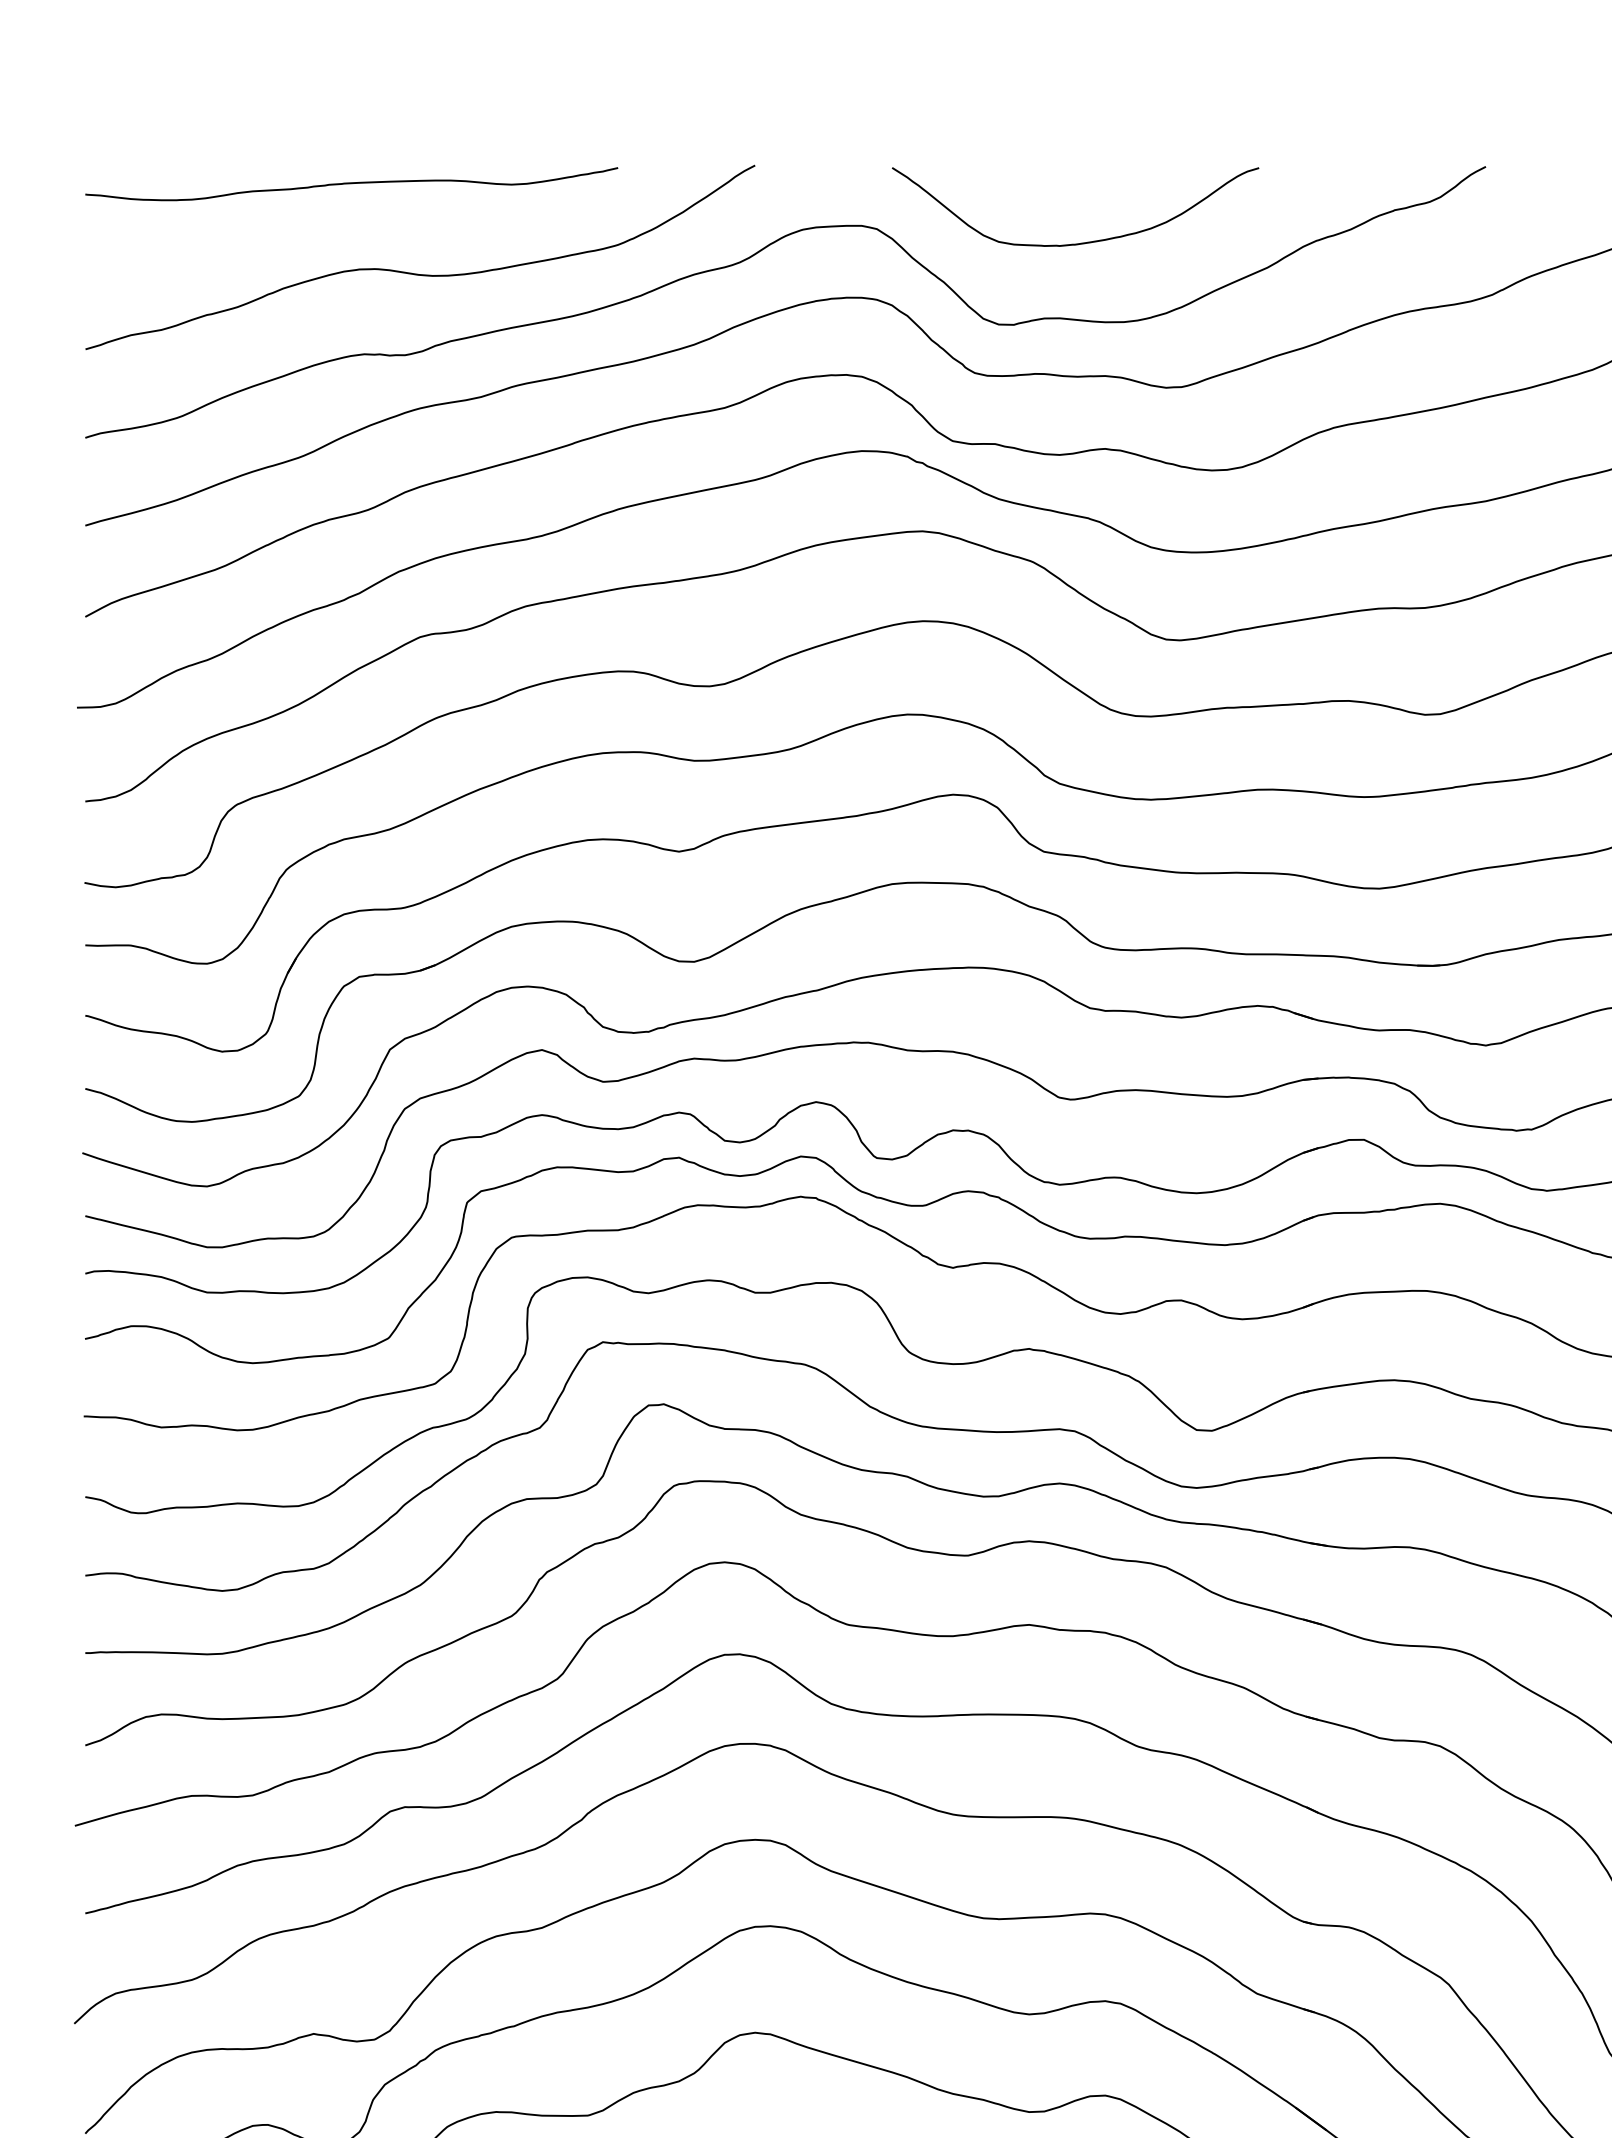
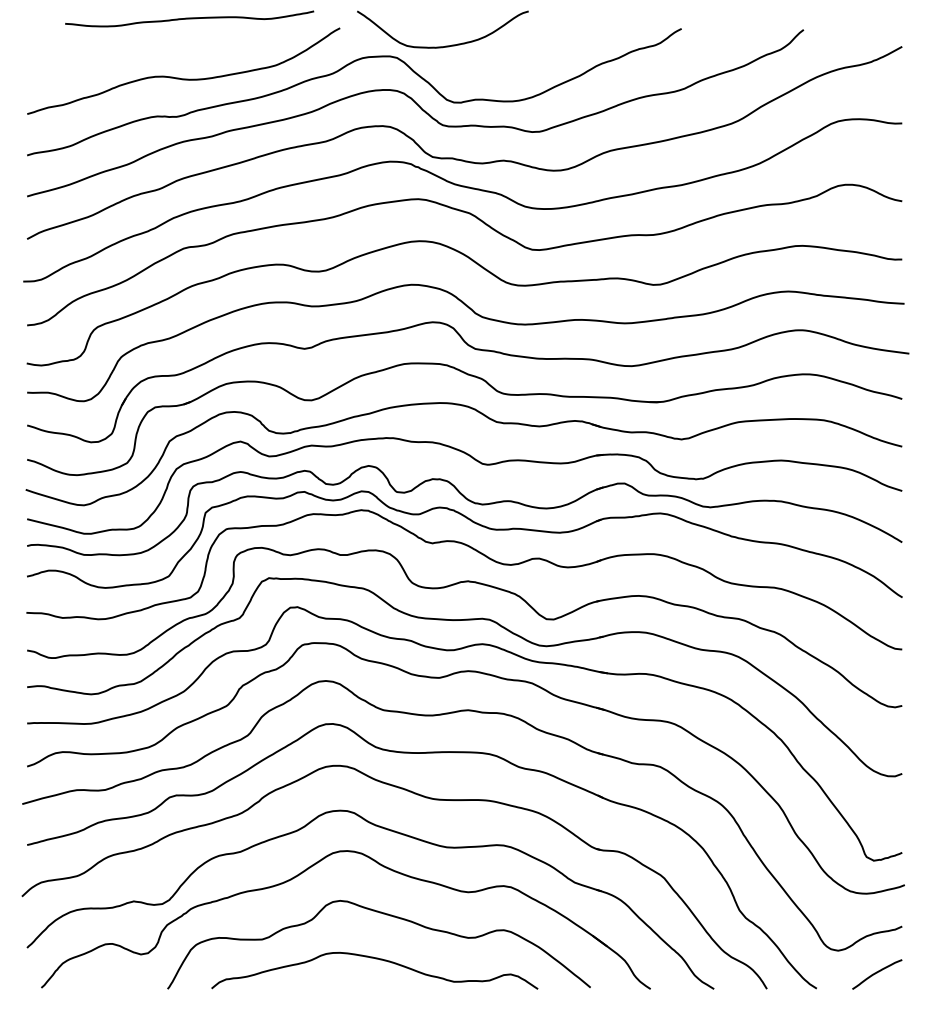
curve: (351, 183) -> (189, 18), moved
curve: (1081, 241) -> (445, 45), moved

